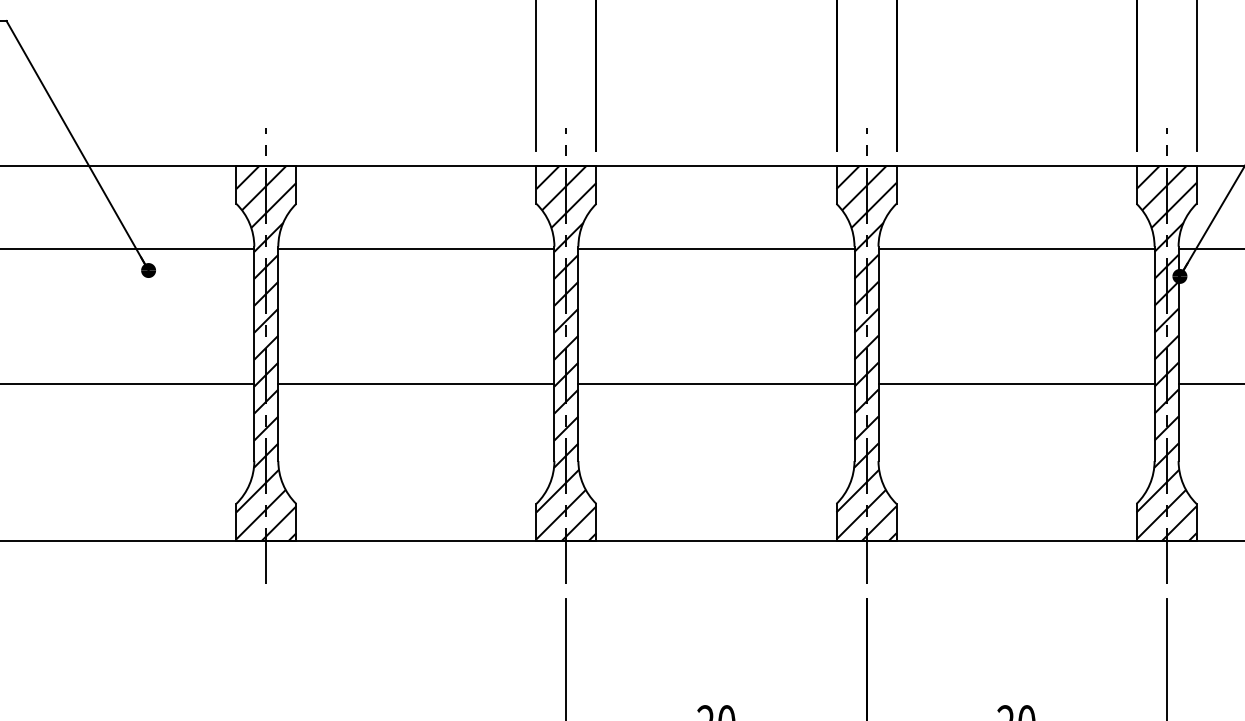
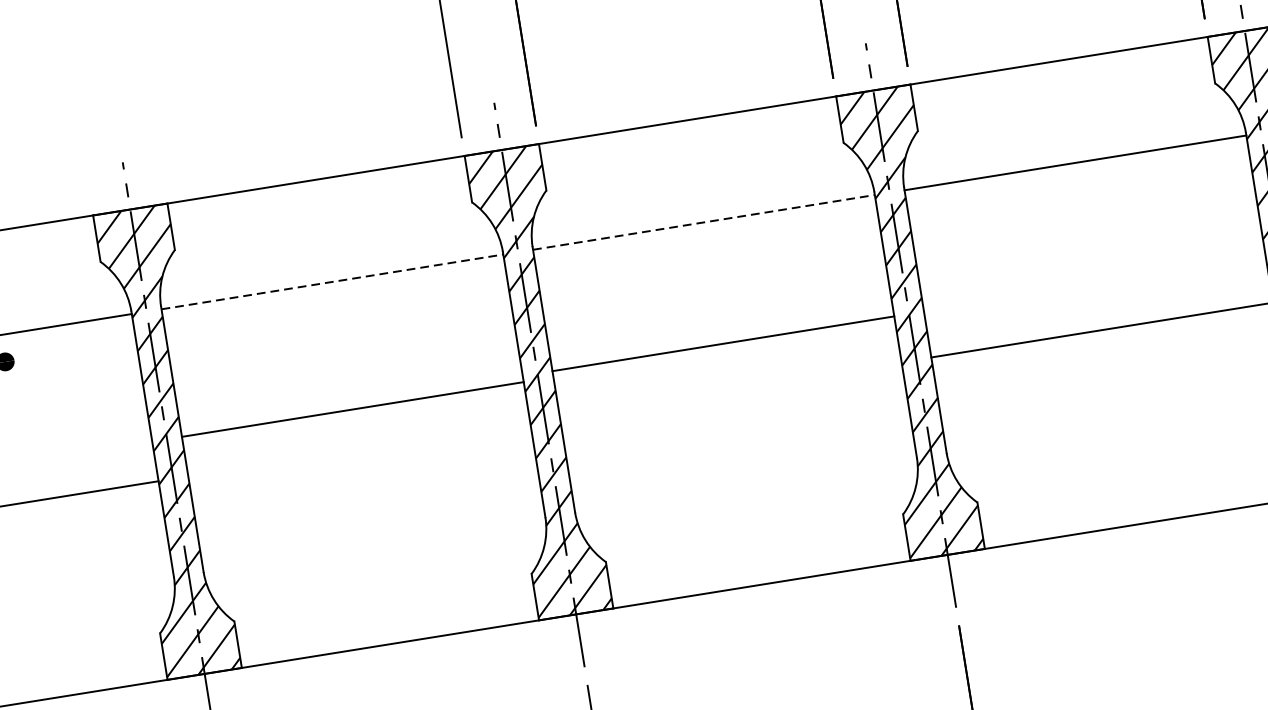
line: (416, 248) -> (332, 281), solid -> dashed
line: (716, 248) -> (703, 222), solid -> dashed
line: (416, 383) -> (352, 409), moved
line: (716, 383) -> (723, 343), moved

